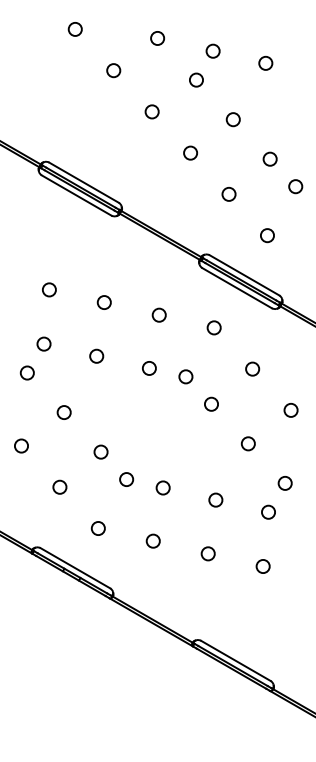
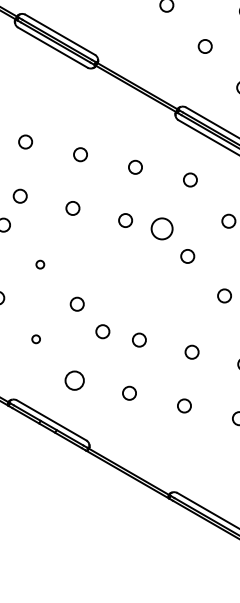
circle: (185, 376) -> (161, 228), size x1.6
circle: (63, 412) -> (39, 264), size x0.6
circle: (59, 486) -> (35, 338), size x0.6
circle: (97, 528) -> (73, 380), size x1.4

